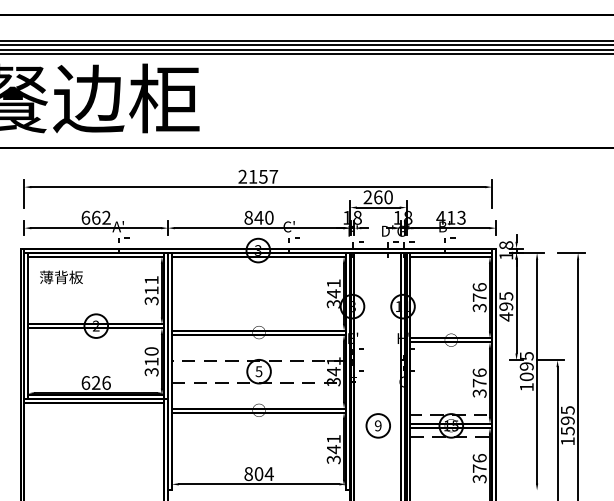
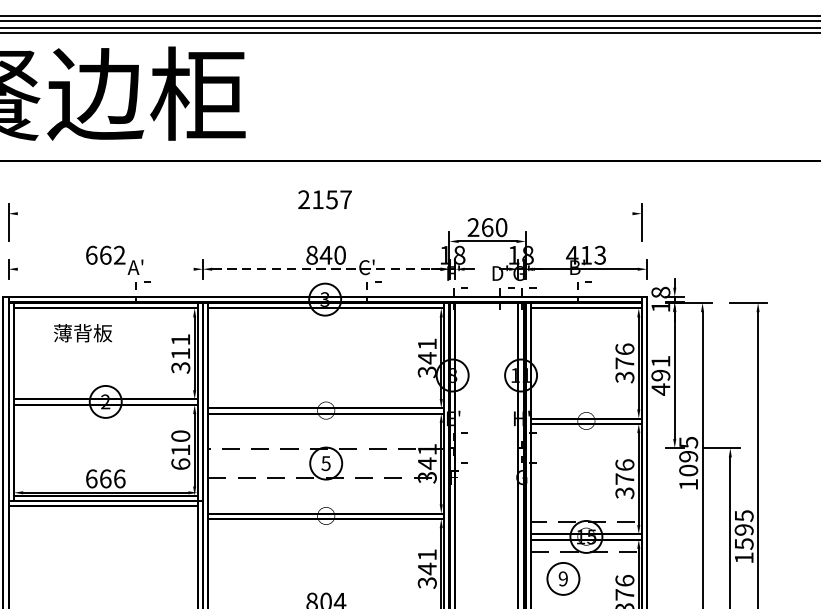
line: (258, 187) -> (325, 214), removed
line: (96, 228) -> (106, 269), removed
line: (259, 228) -> (326, 269), solid -> dashed
text: (61, 277) -> (83, 333), moved
text: (506, 296) -> (661, 361), 495 -> 491
text: (151, 371) -> (180, 463), 310 -> 610
text: (96, 382) -> (106, 478), 626 -> 666
part: (377, 425) -> (562, 578), moved

